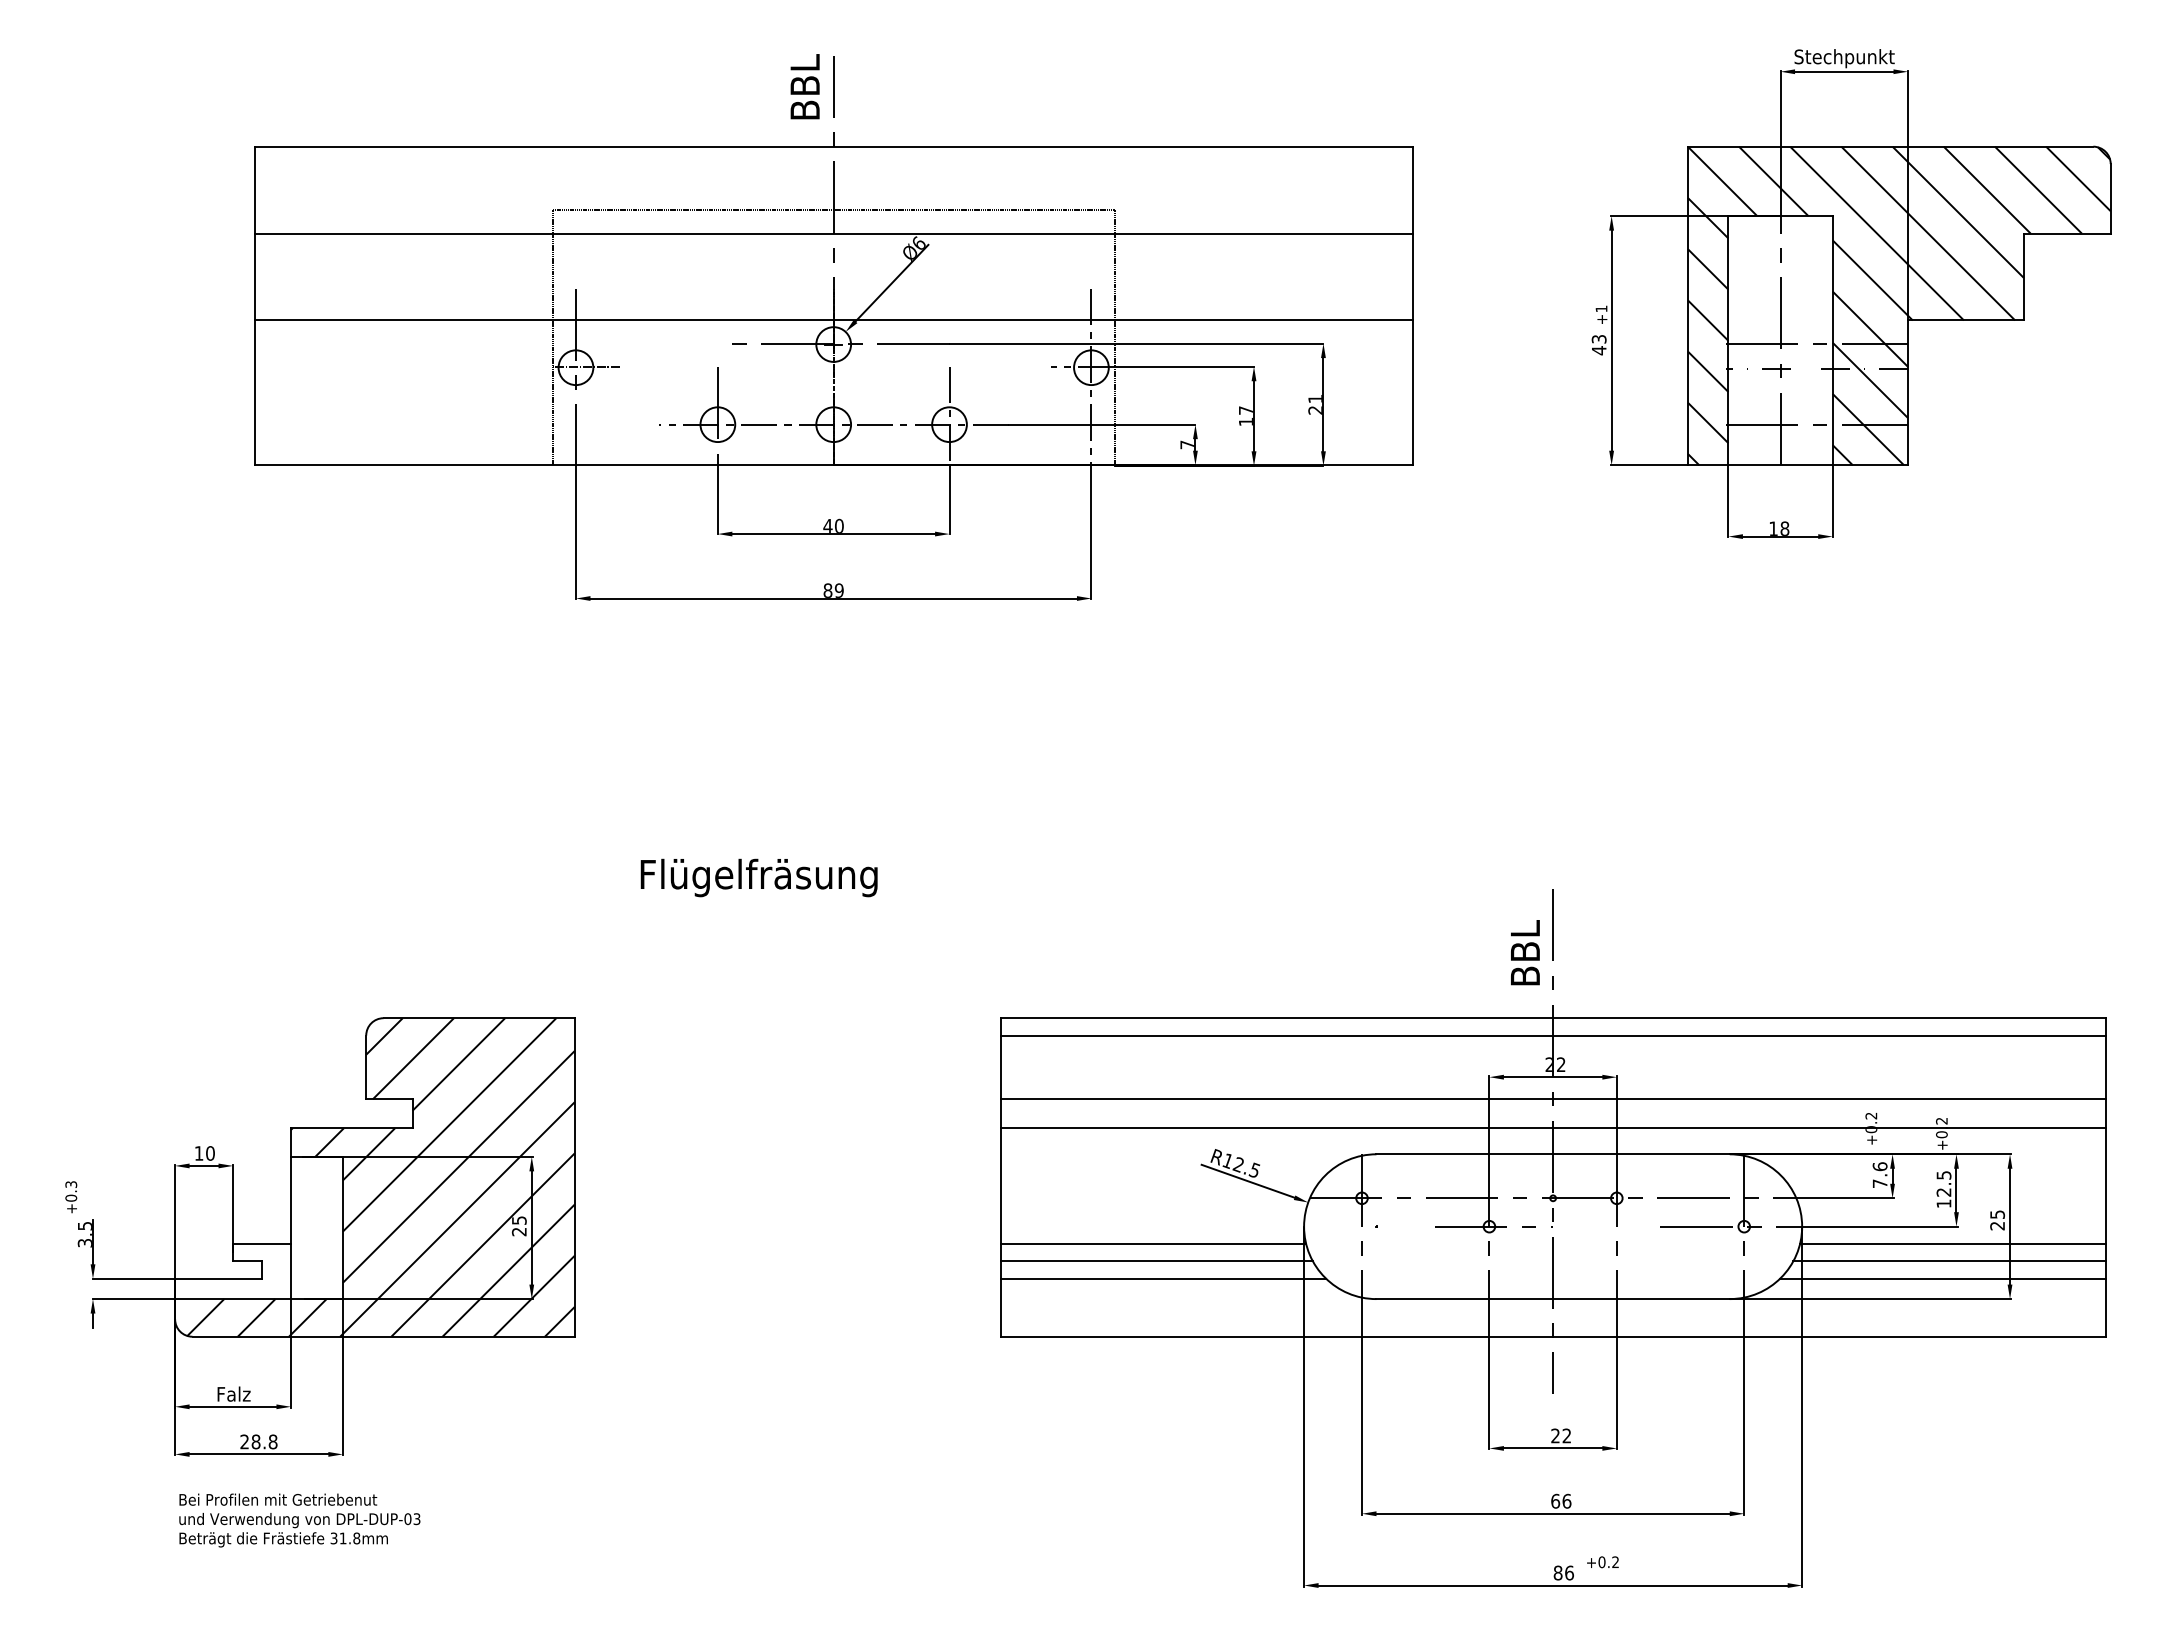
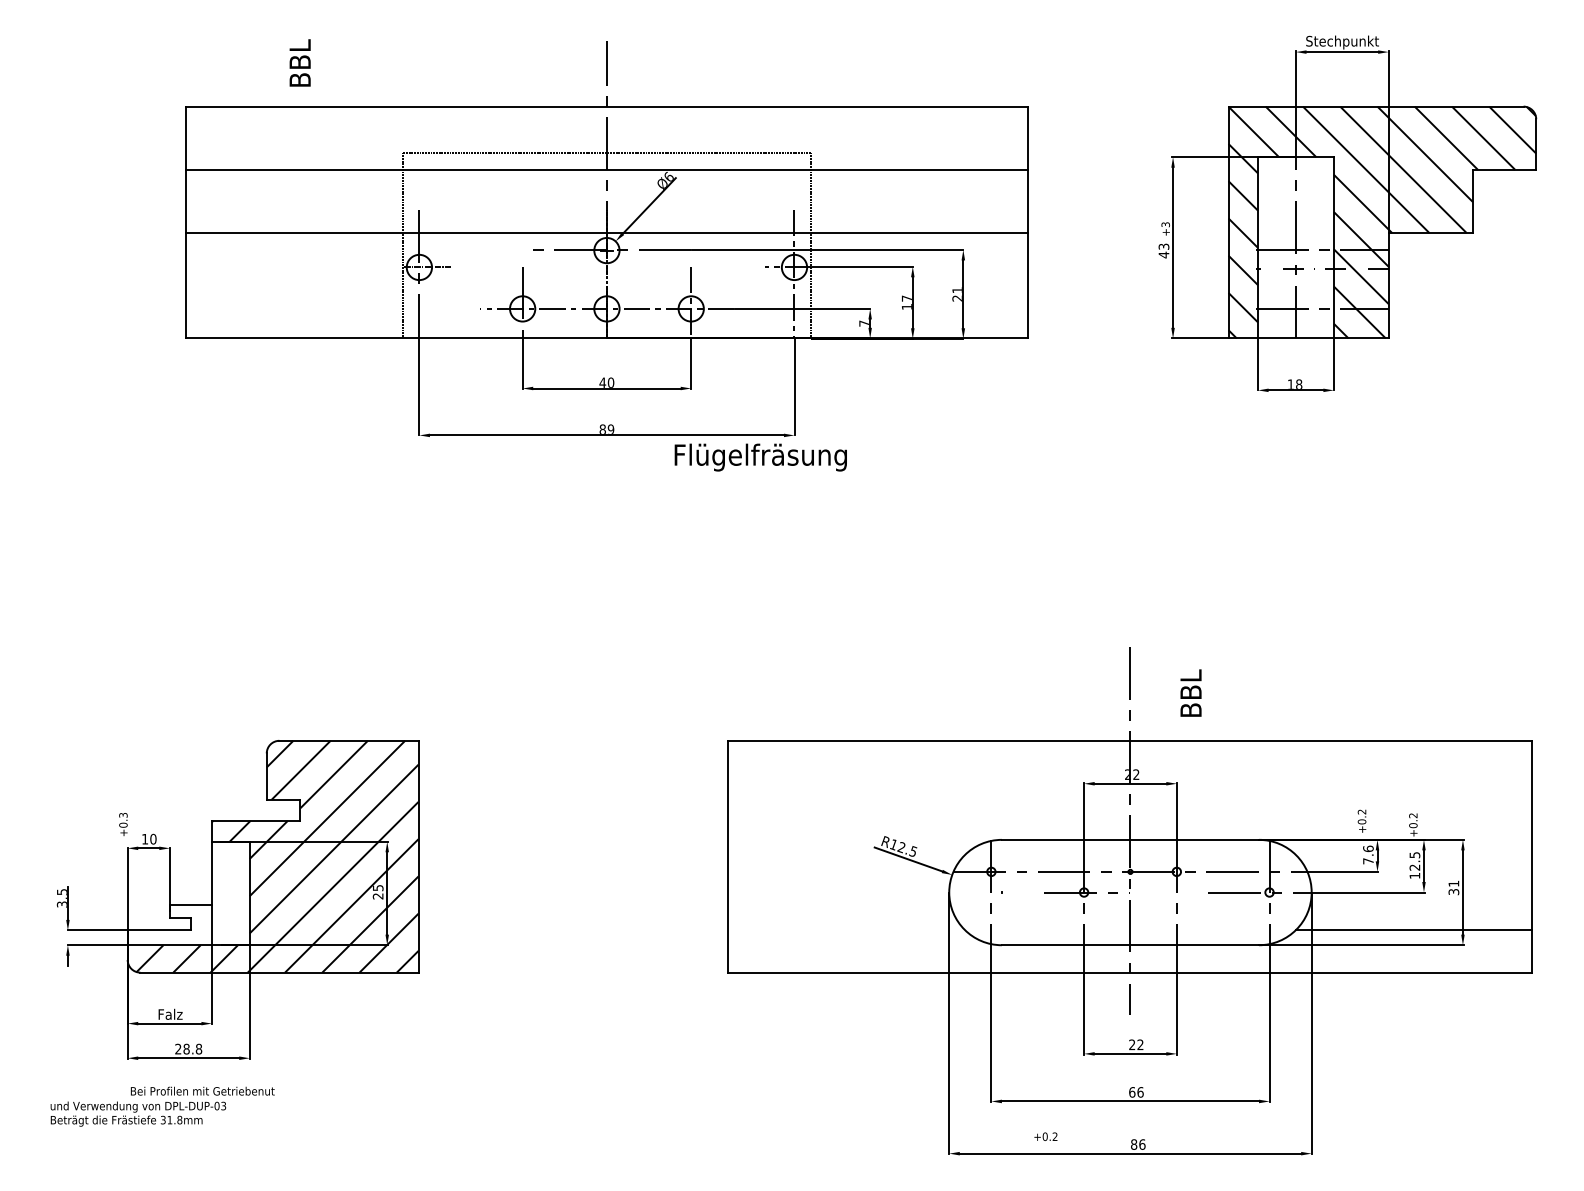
text: (804, 86) -> (299, 62), moved
text: (1601, 308) -> (1165, 224), +1 -> +3
text: (758, 877) -> (760, 457), moved
text: (1525, 952) -> (1191, 693), moved
line: (1552, 1035) -> (1130, 753), removed
line: (1552, 1099) -> (1130, 799), removed
line: (1552, 1128) -> (1130, 821), removed
text: (71, 1197) -> (123, 824), moved
text: (1997, 1220) -> (1453, 888), 25 -> 31
line: (1153, 1244) -> (839, 905), removed
line: (1952, 1244) -> (1421, 905), removed
line: (1156, 1261) -> (841, 917), removed
line: (1949, 1261) -> (1418, 917), removed
line: (1163, 1278) -> (846, 930), removed
text: (299, 1530) -> (138, 1114), moved
text: (1602, 1562) -> (1045, 1136), moved

